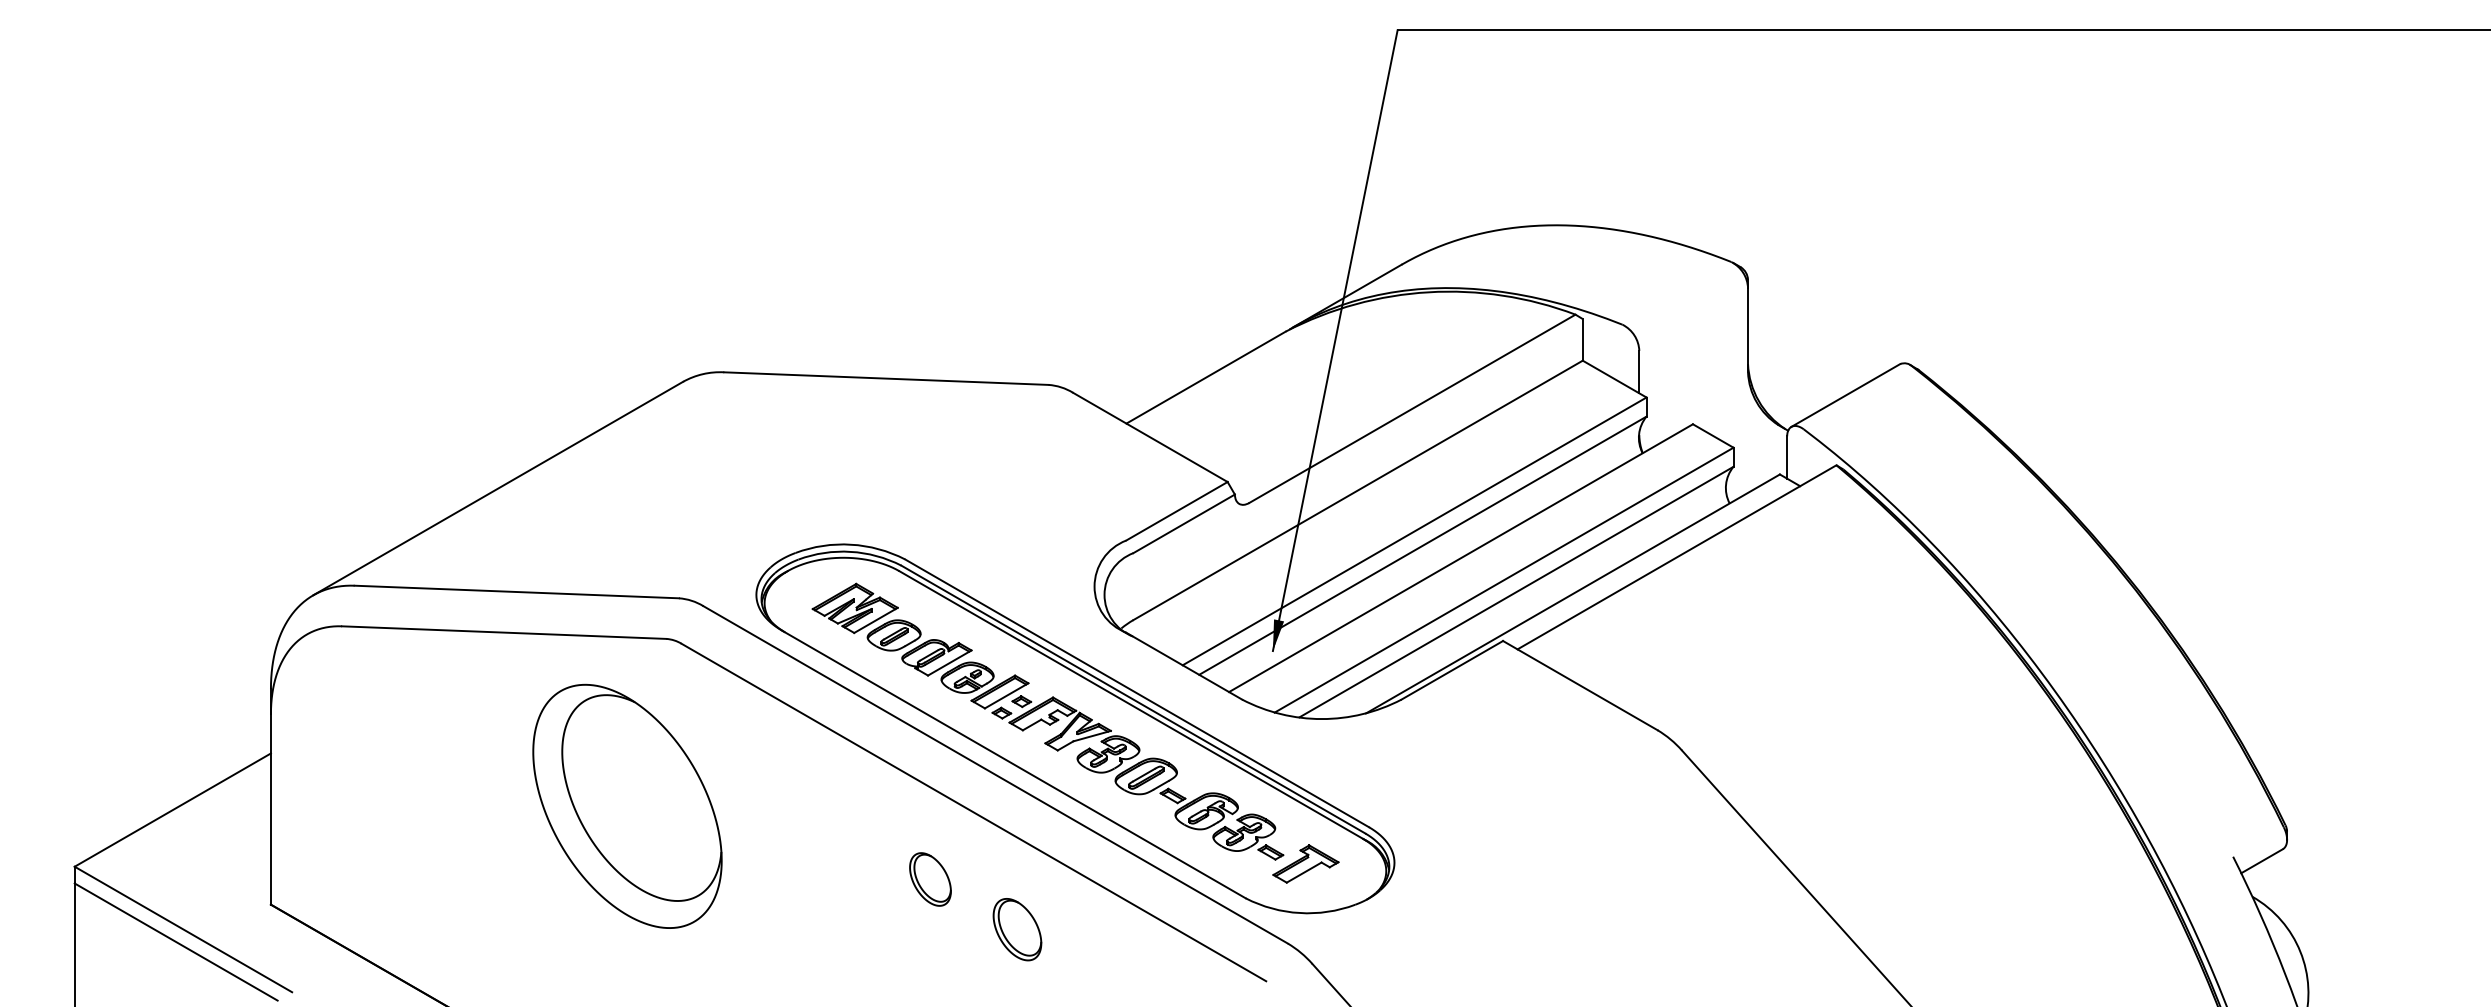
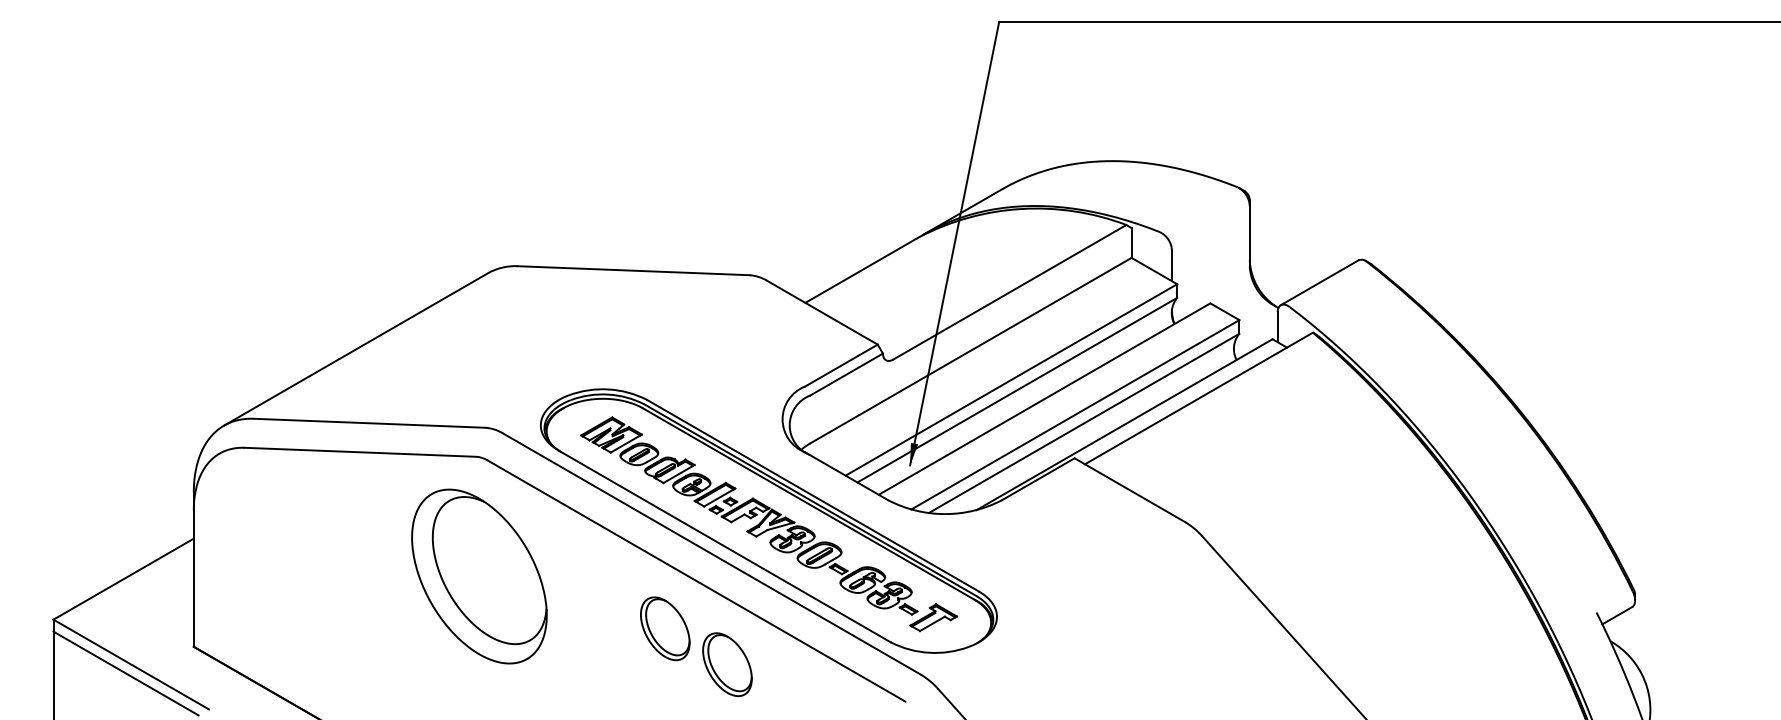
part: (627, 805) -> (479, 575), moved
part: (930, 879) -> (665, 628), size x1.67
part: (1017, 929) -> (727, 664), size x1.43

